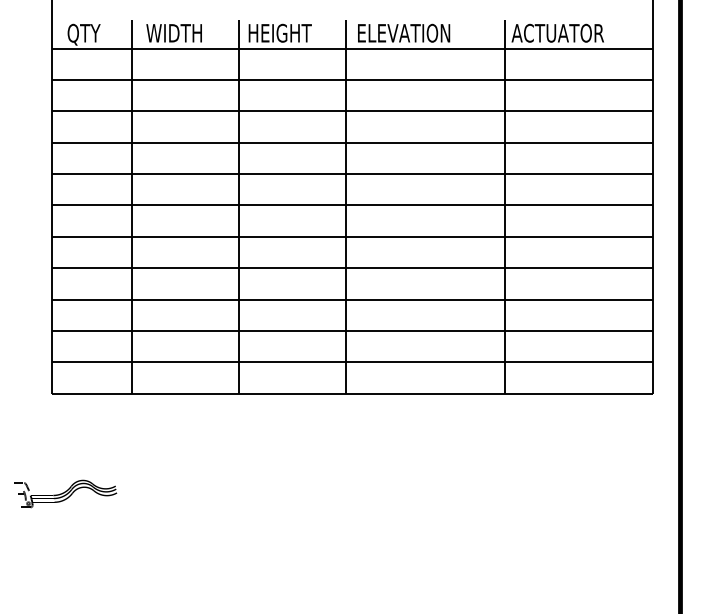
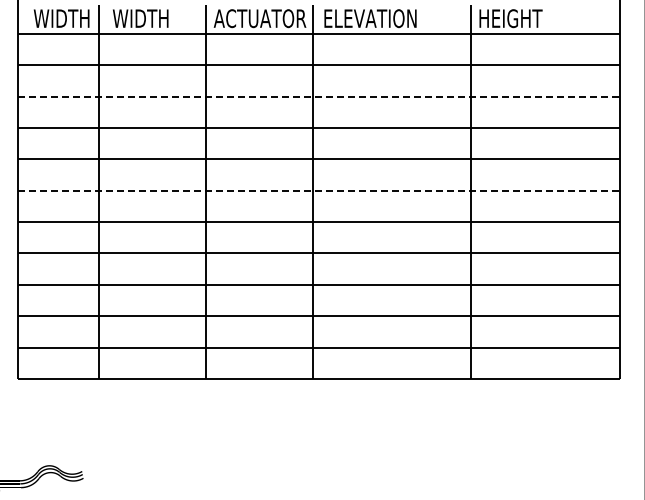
text: (293, 32) -> (259, 17), HEIGHT -> ACTUATOR
text: (557, 32) -> (523, 17), ACTUATOR -> HEIGHT
text: (94, 34) -> (60, 19), QTY -> WIDTH
line: (352, 111) -> (318, 96), solid -> dashed
line: (352, 205) -> (318, 190), solid -> dashed

